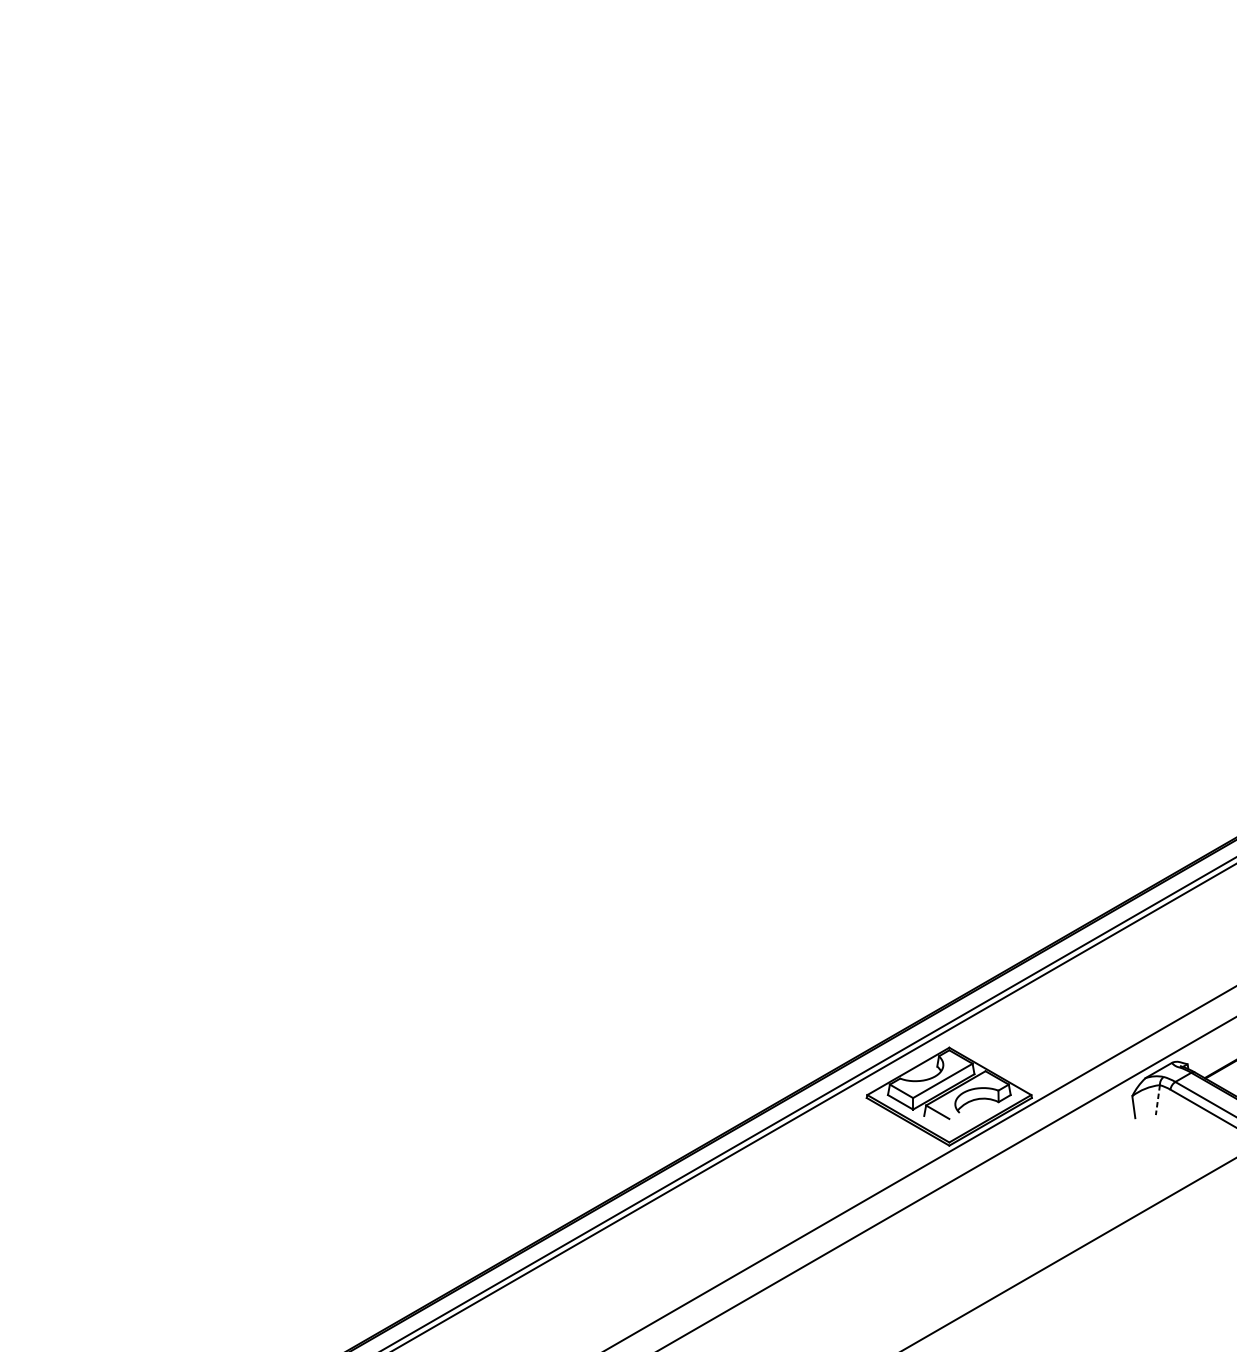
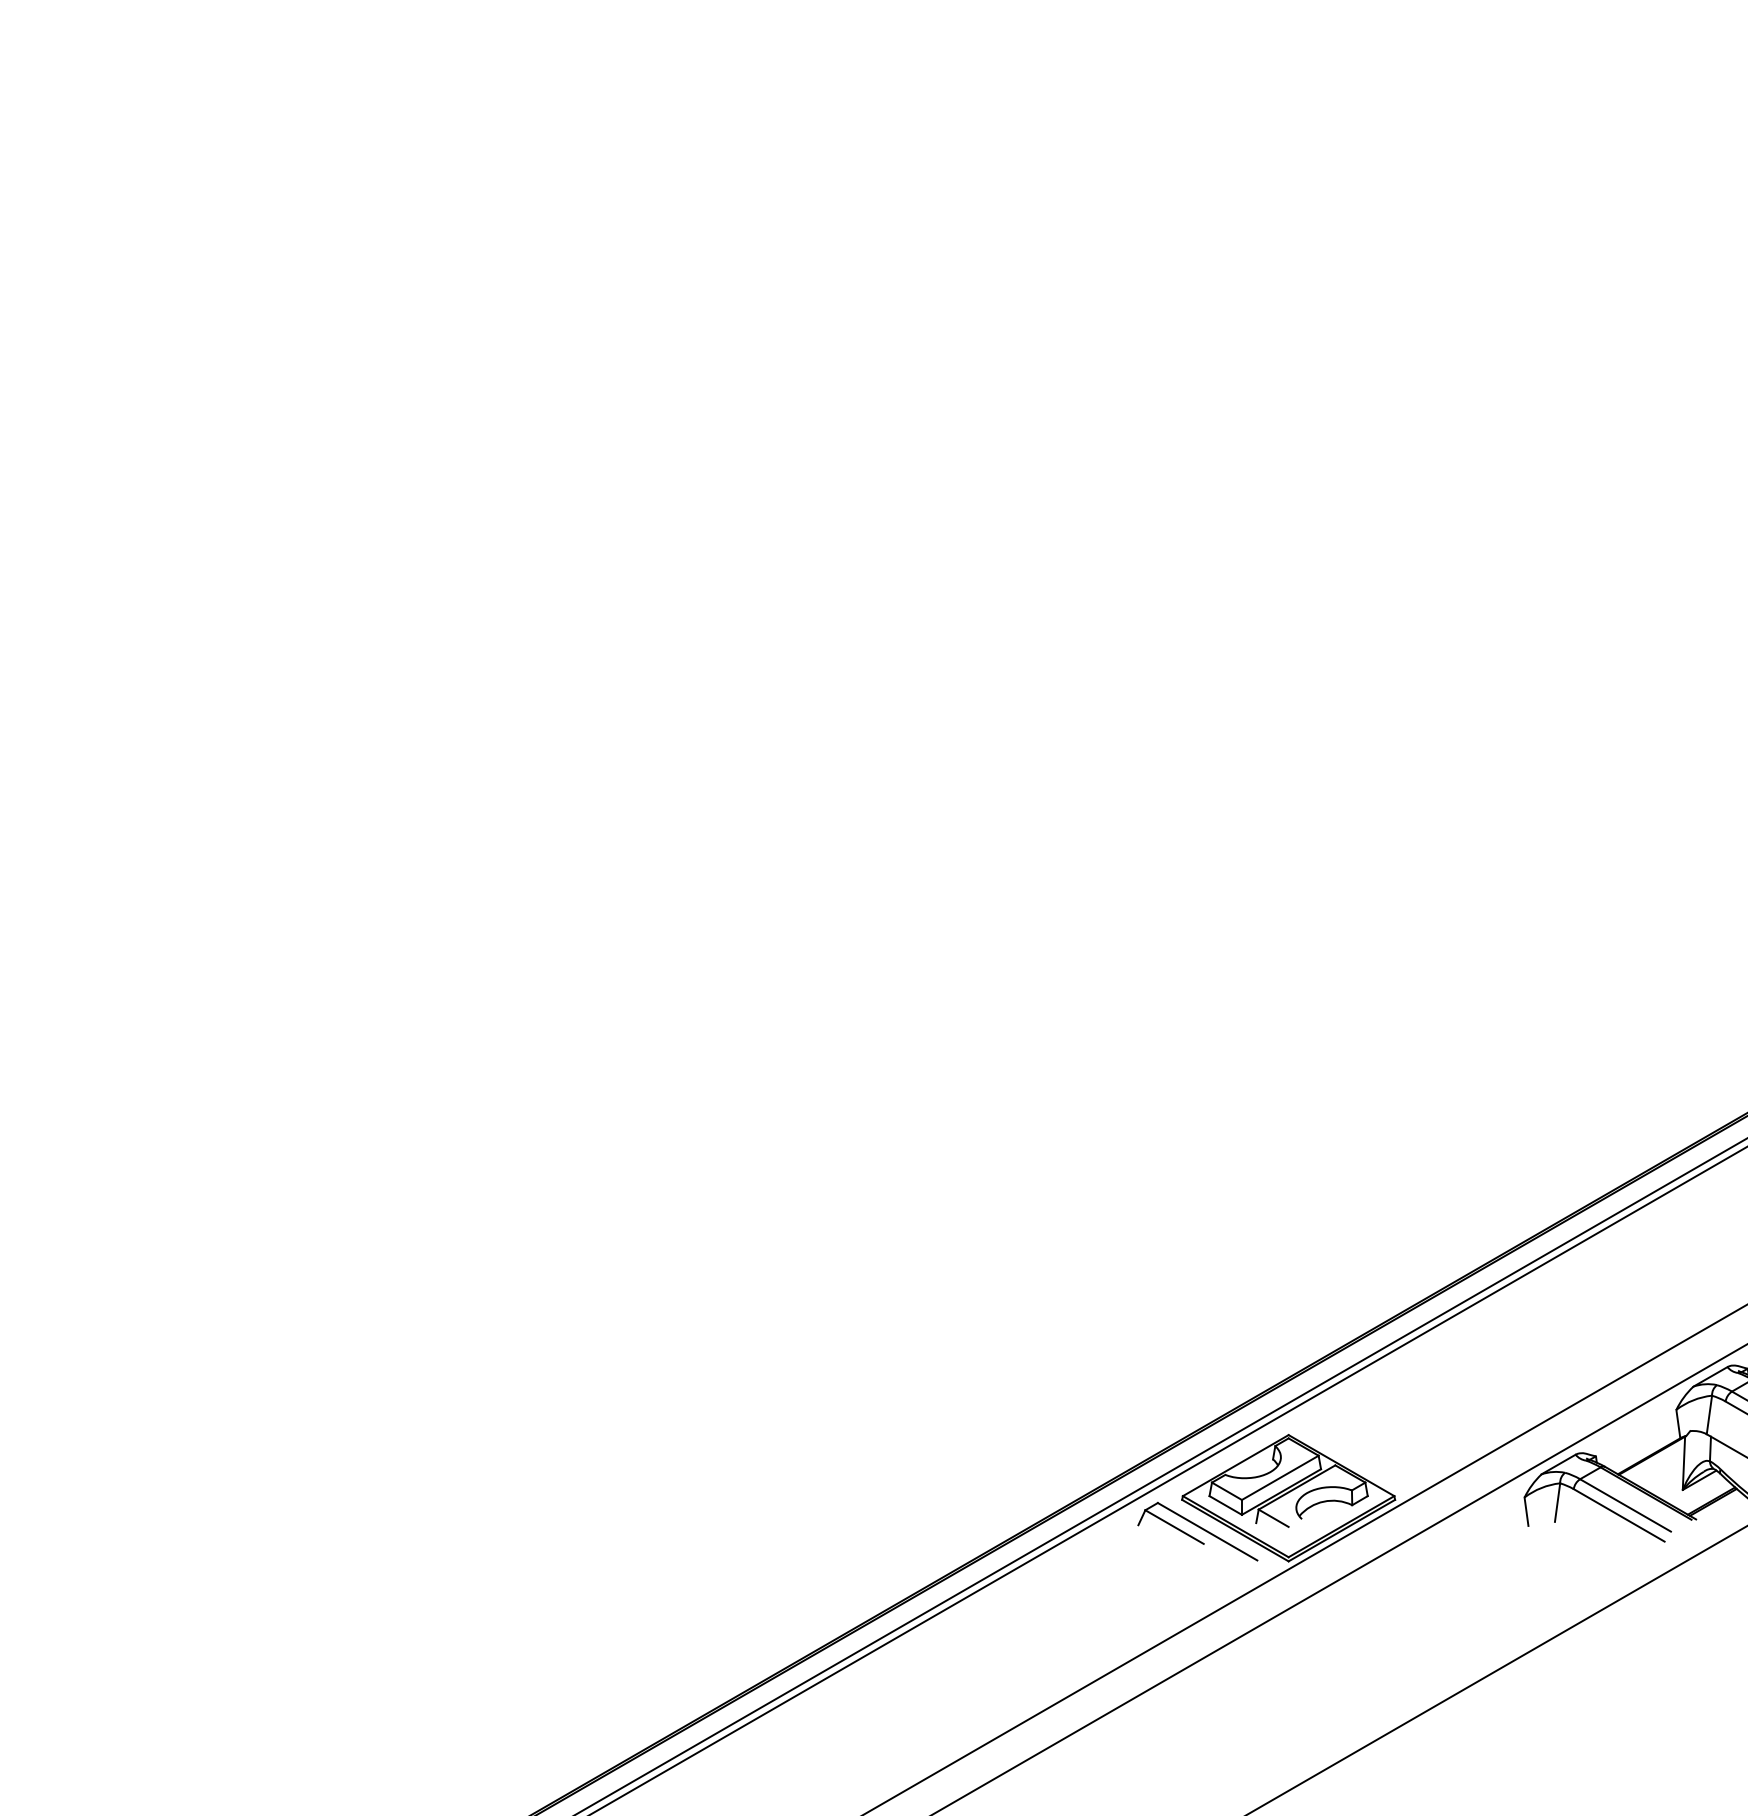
line: (1157, 1100) -> (1557, 1503), dashed -> solid
part: (878, 1122) -> (1197, 1531), added

